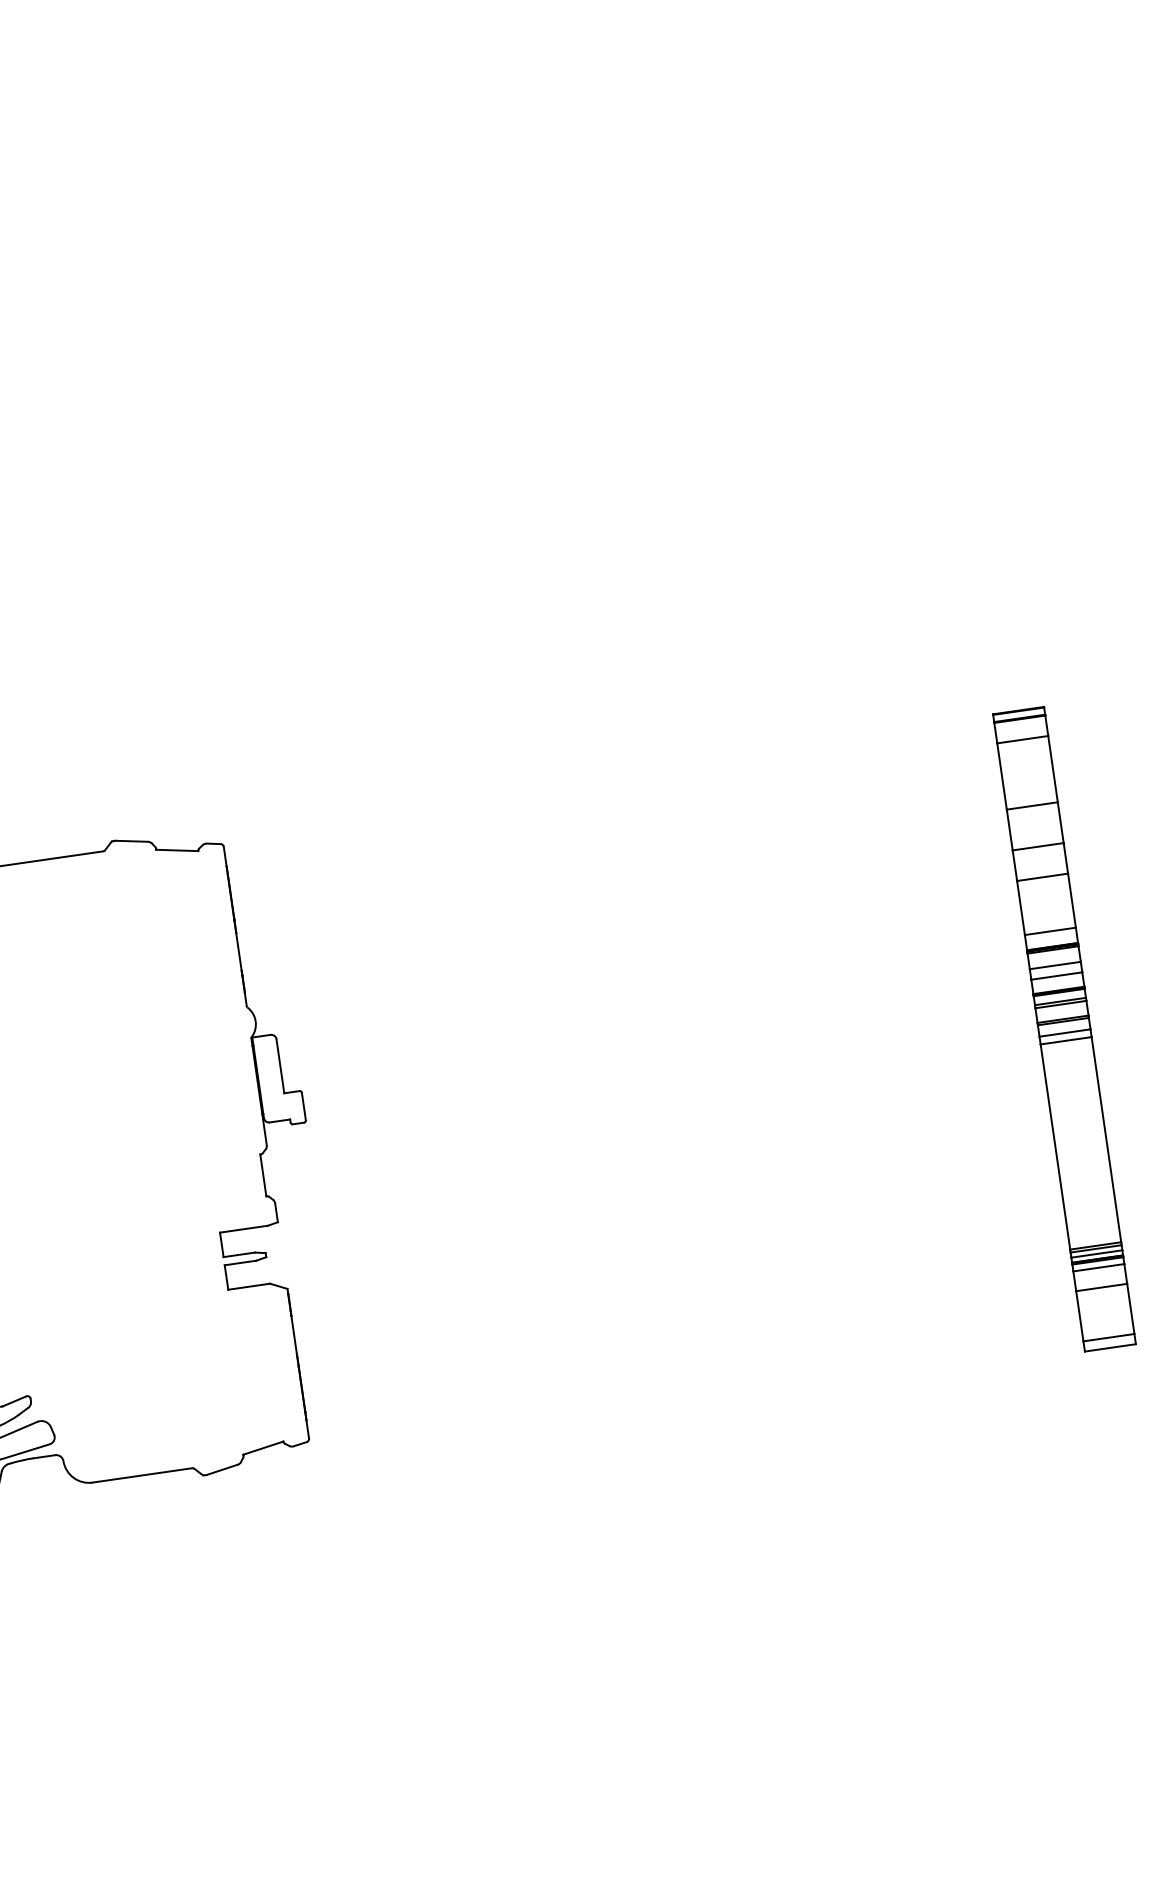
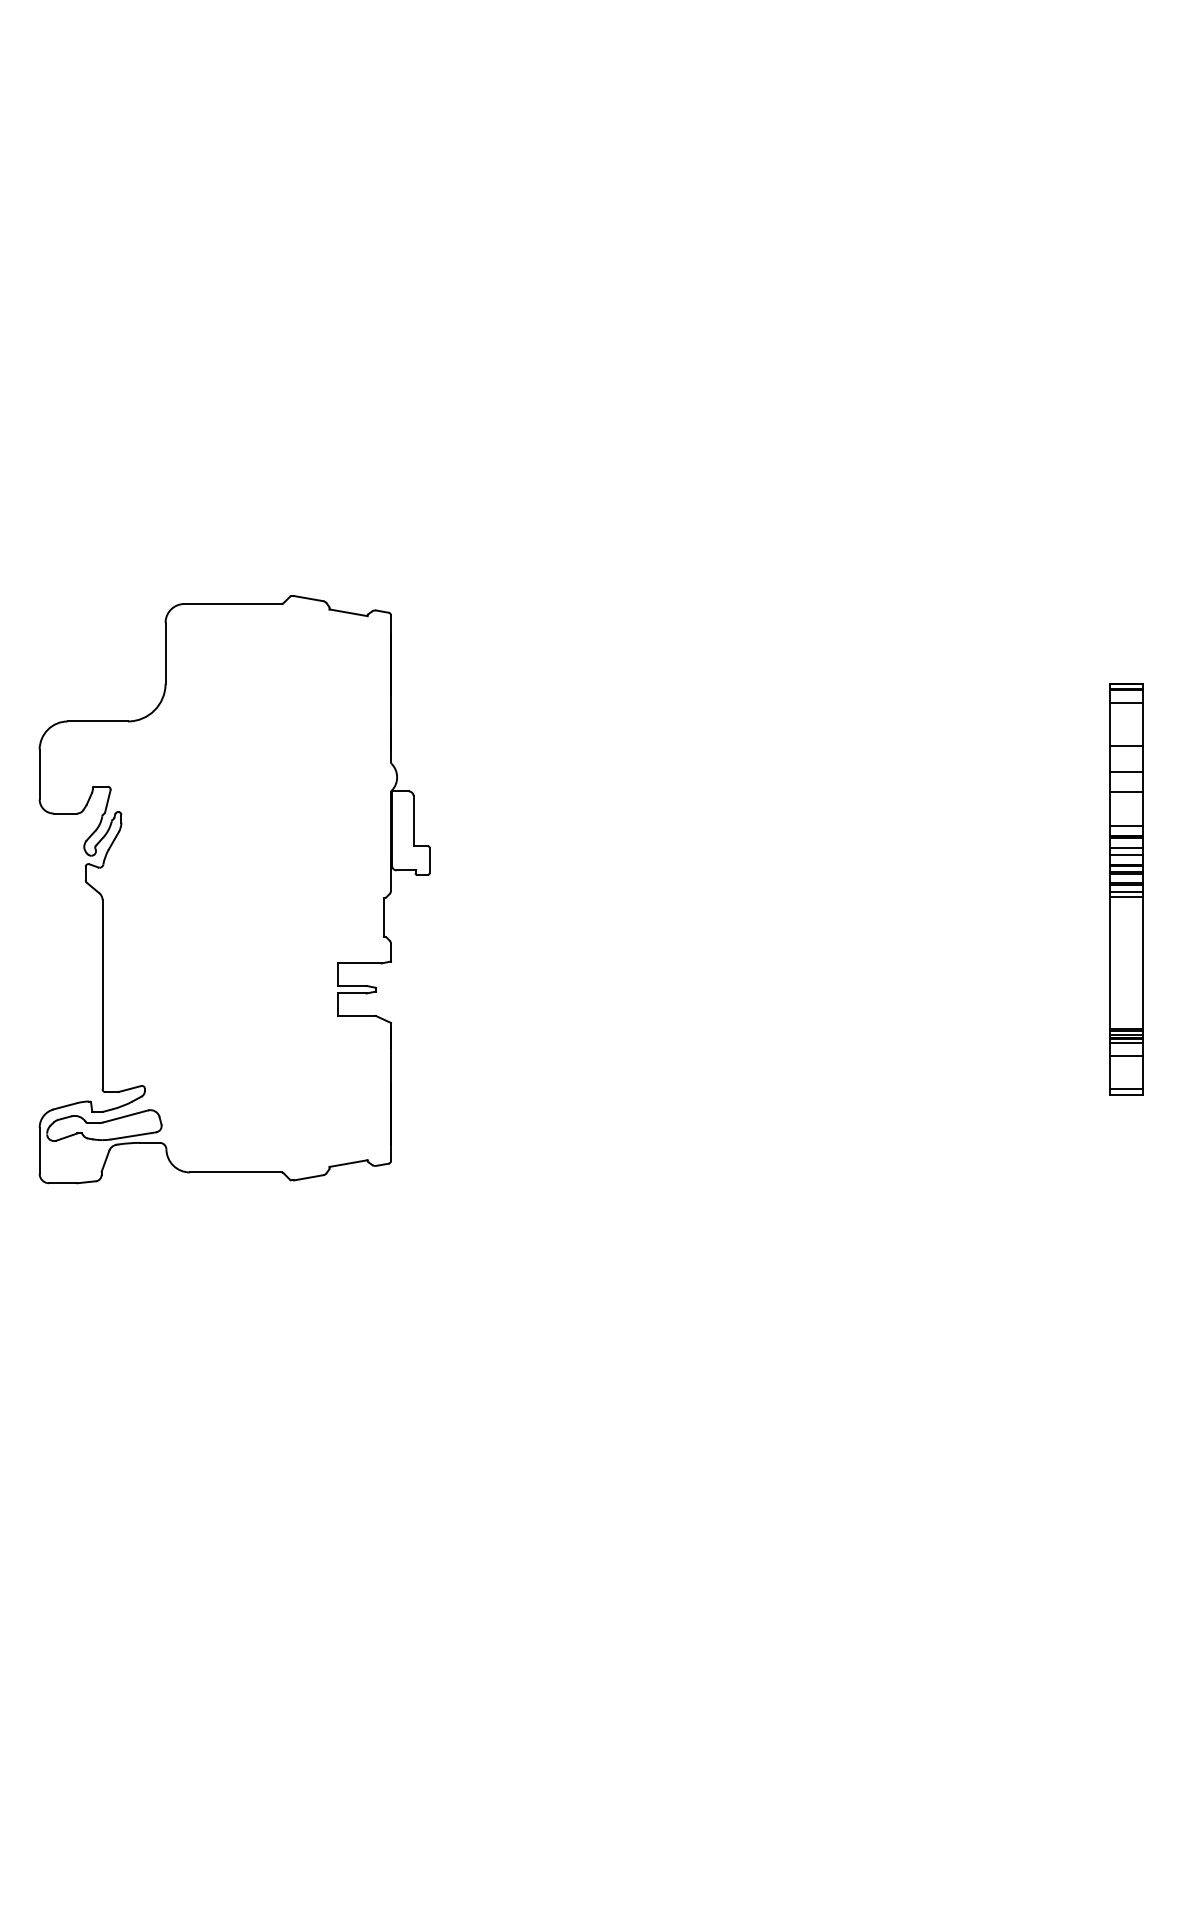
part: (1064, 1029) -> (1126, 889), size x0.7

